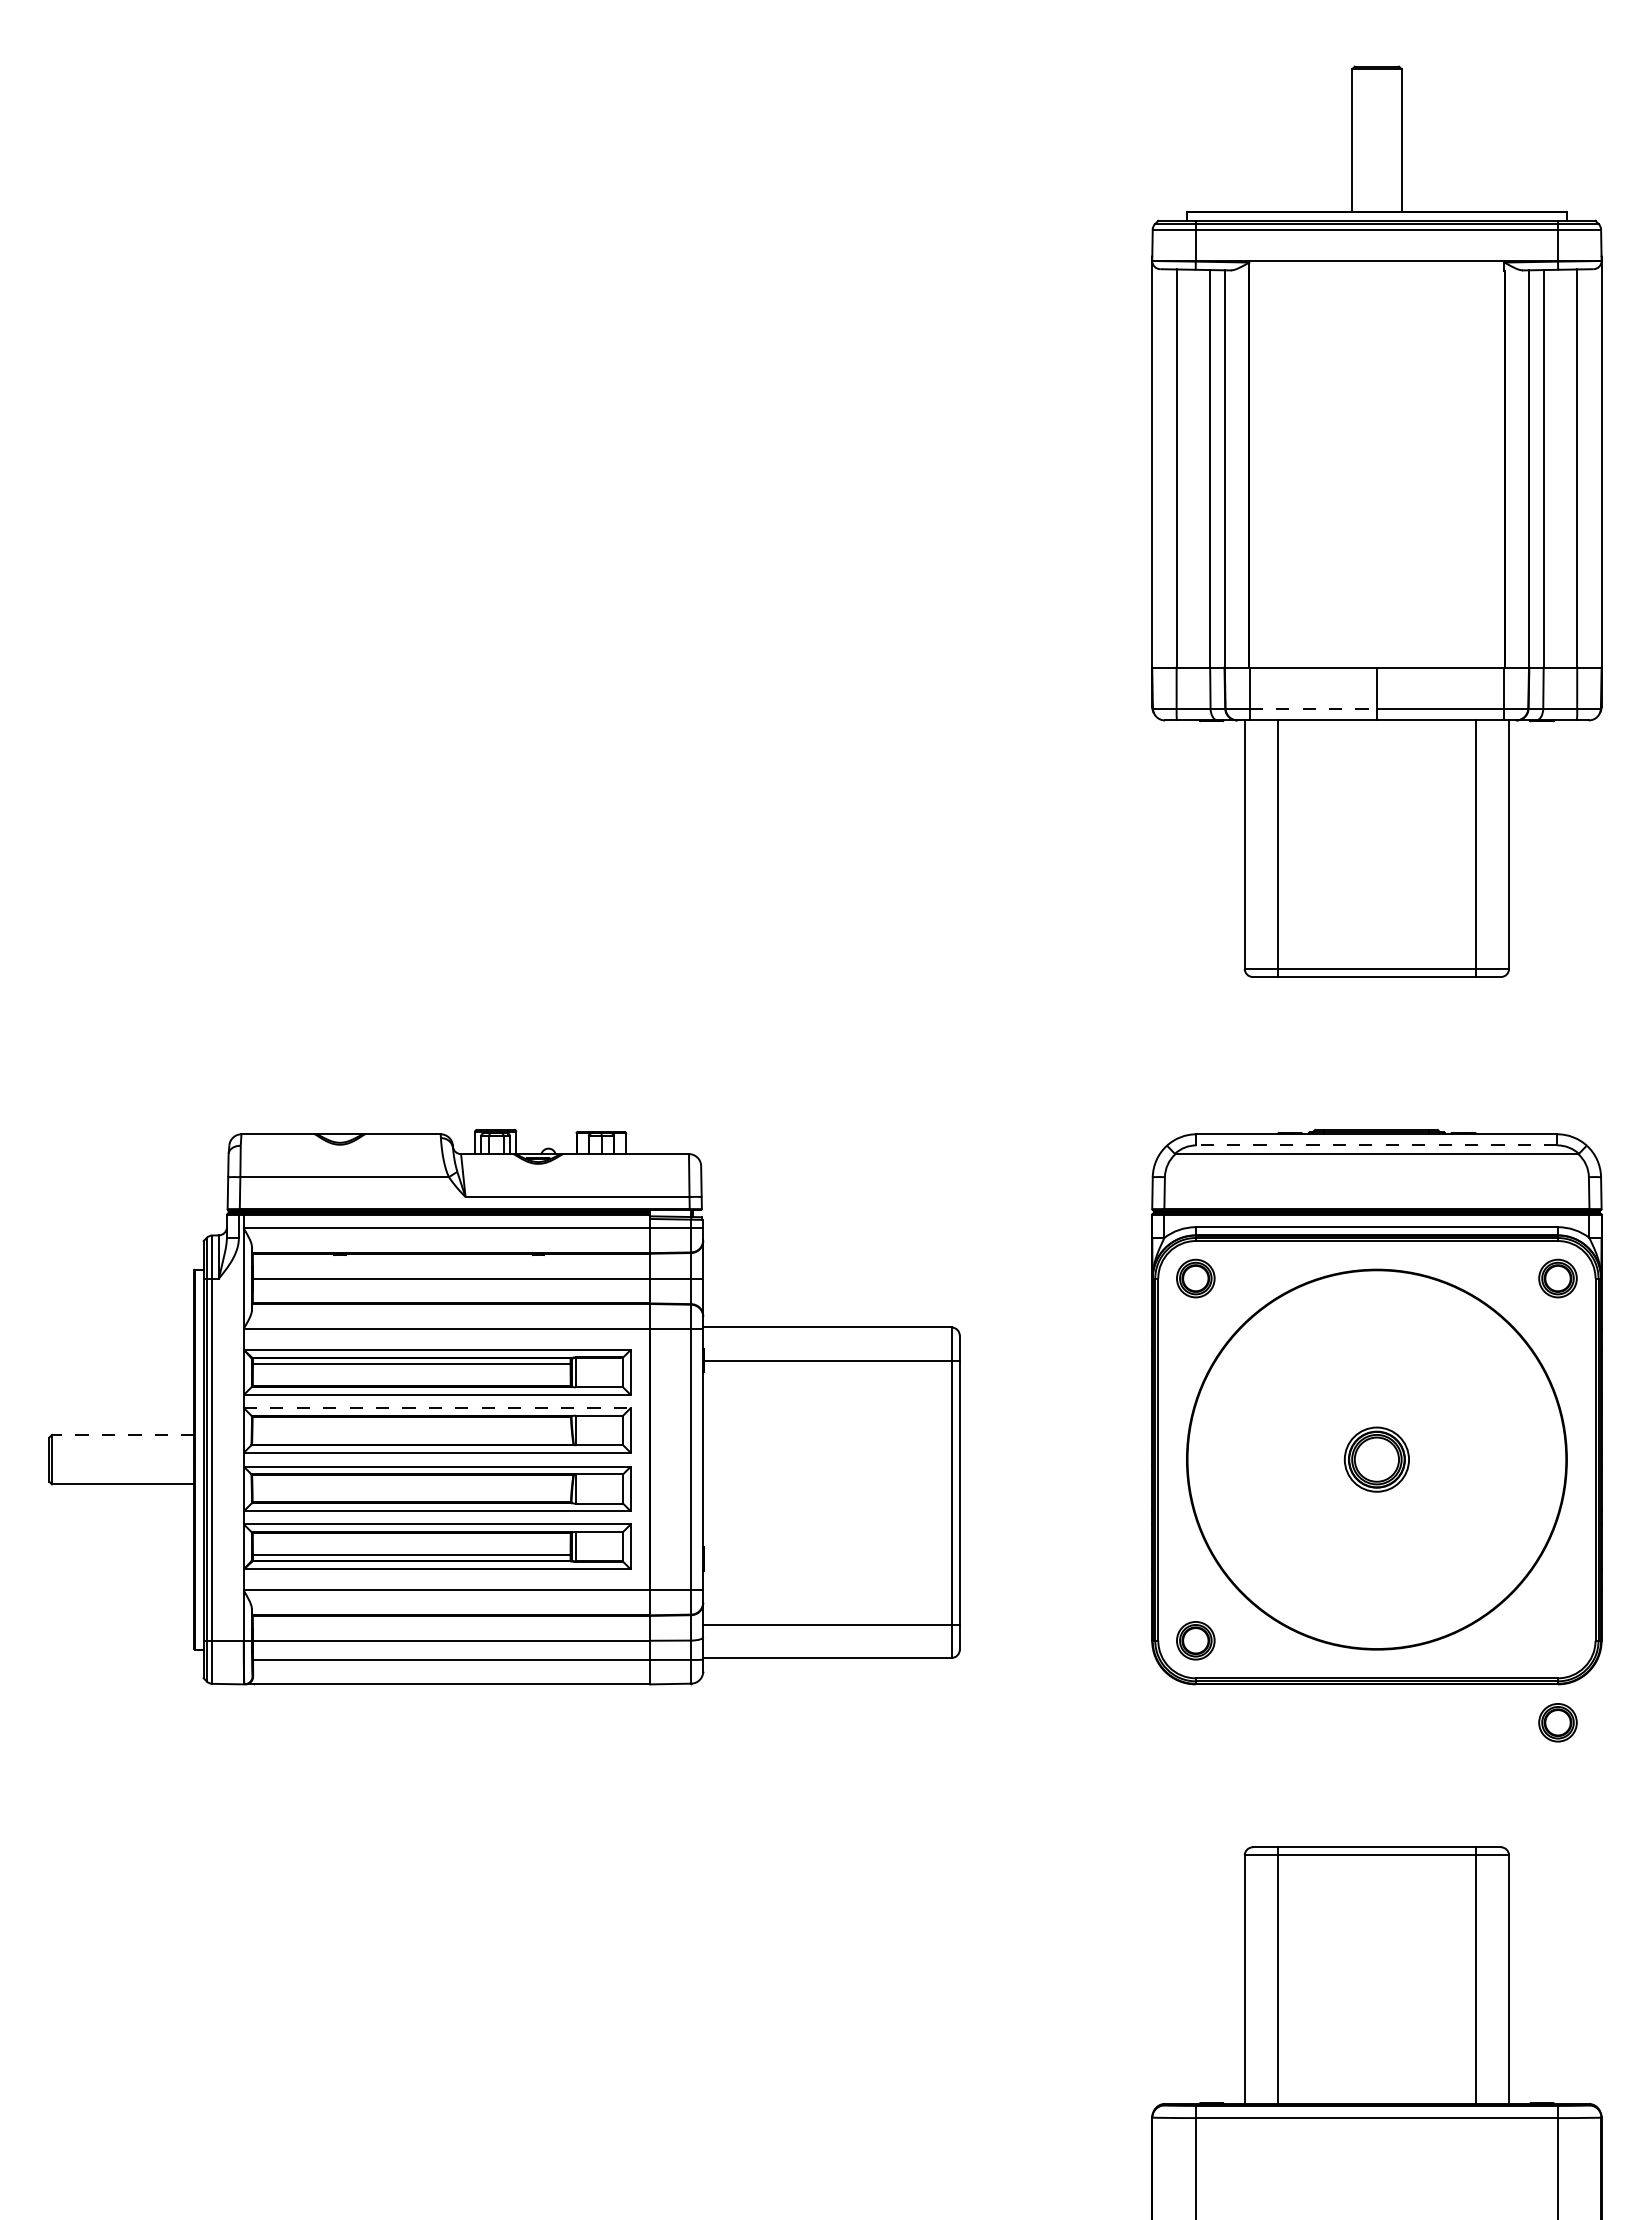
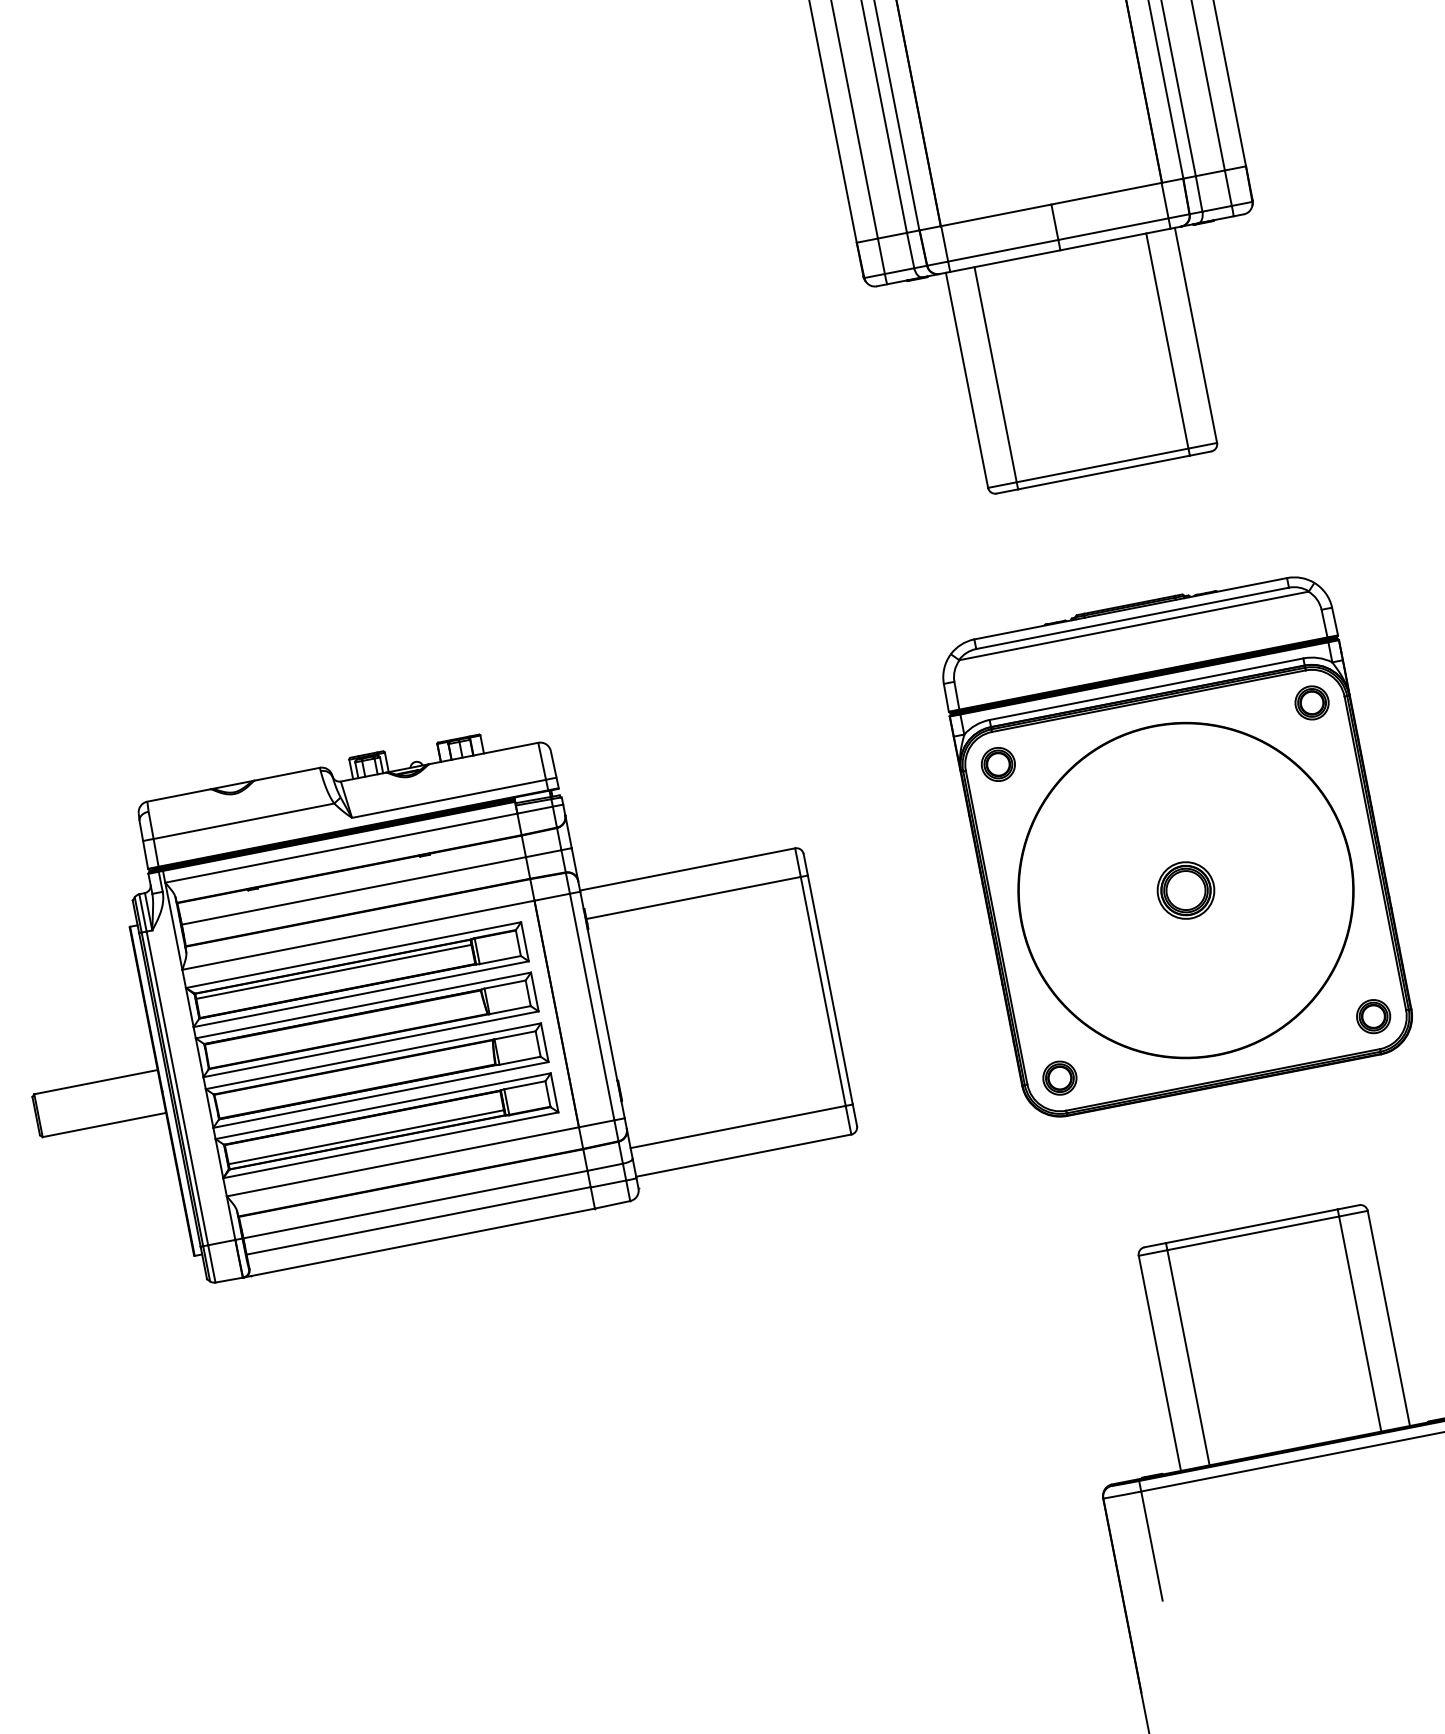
line: (1313, 708) -> (1003, 250), dashed -> solid
line: (1376, 1145) -> (1132, 618), dashed -> solid
line: (437, 1408) -> (363, 1005), dashed -> solid
line: (122, 1434) -> (95, 1081), dashed -> solid
part: (1557, 1722) -> (1373, 1016), moved

